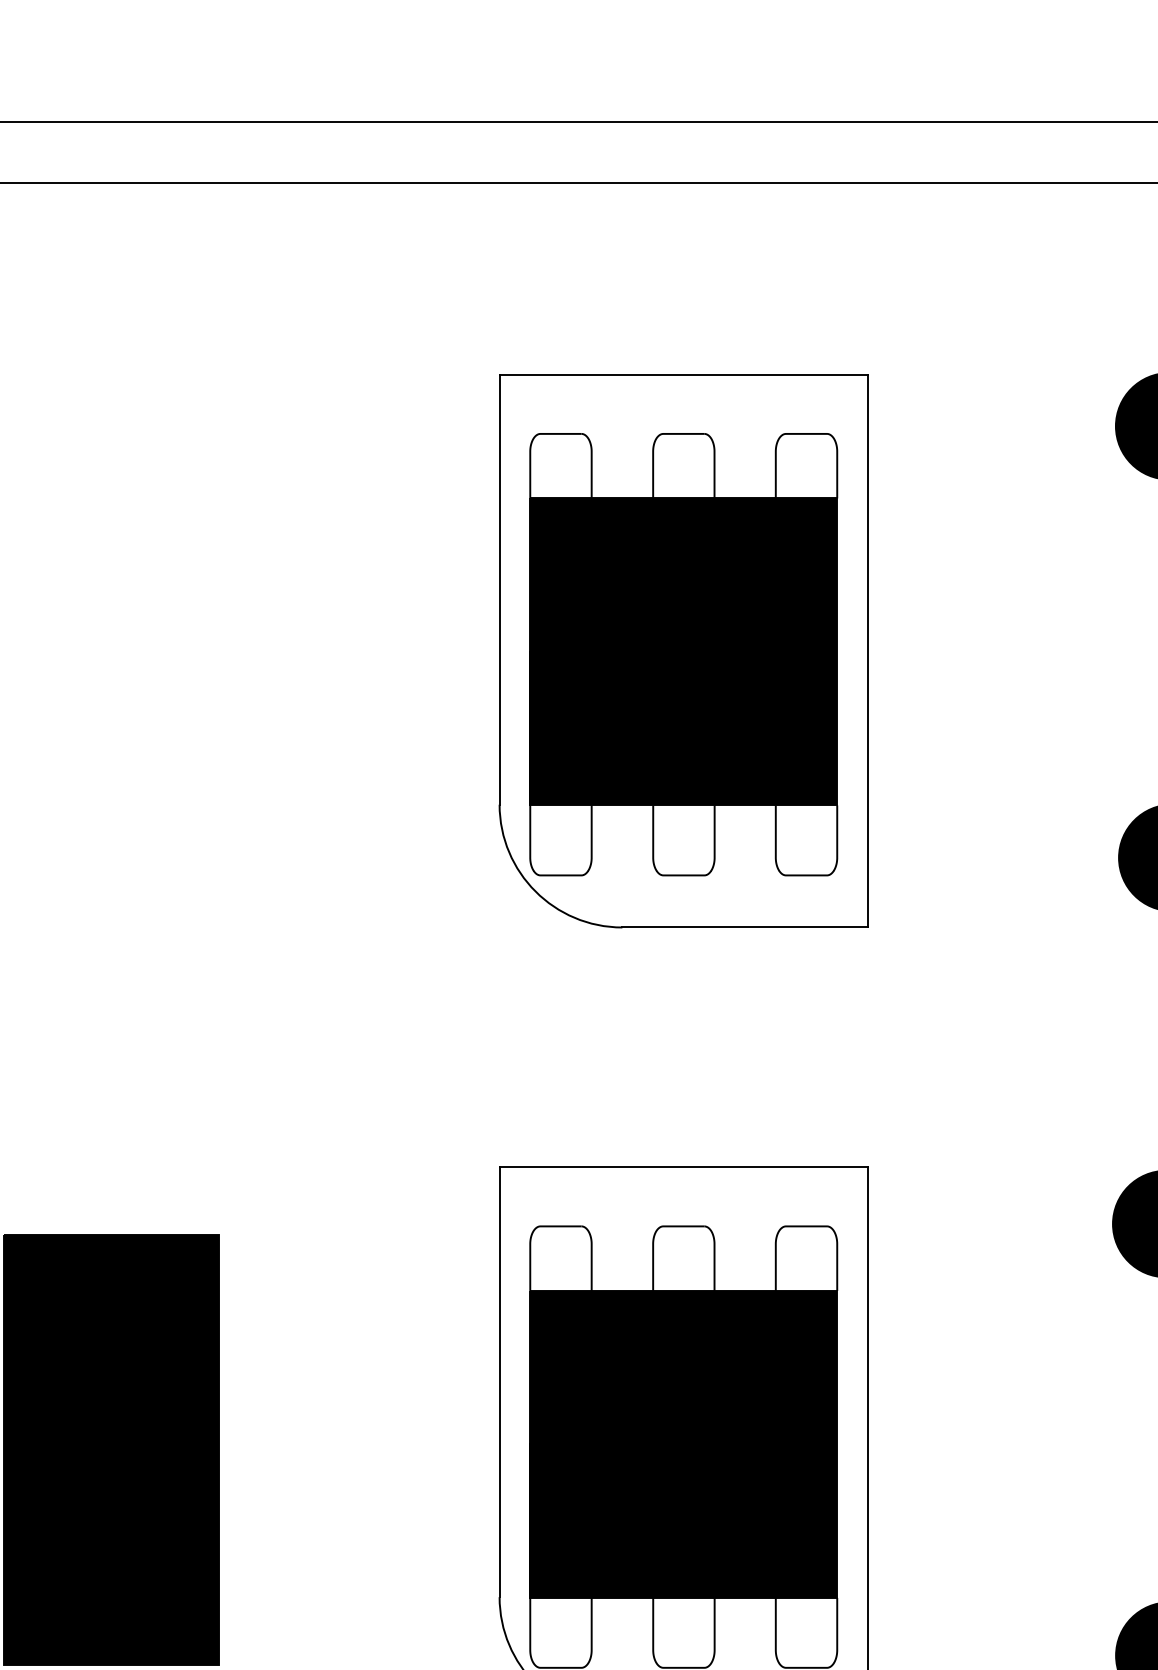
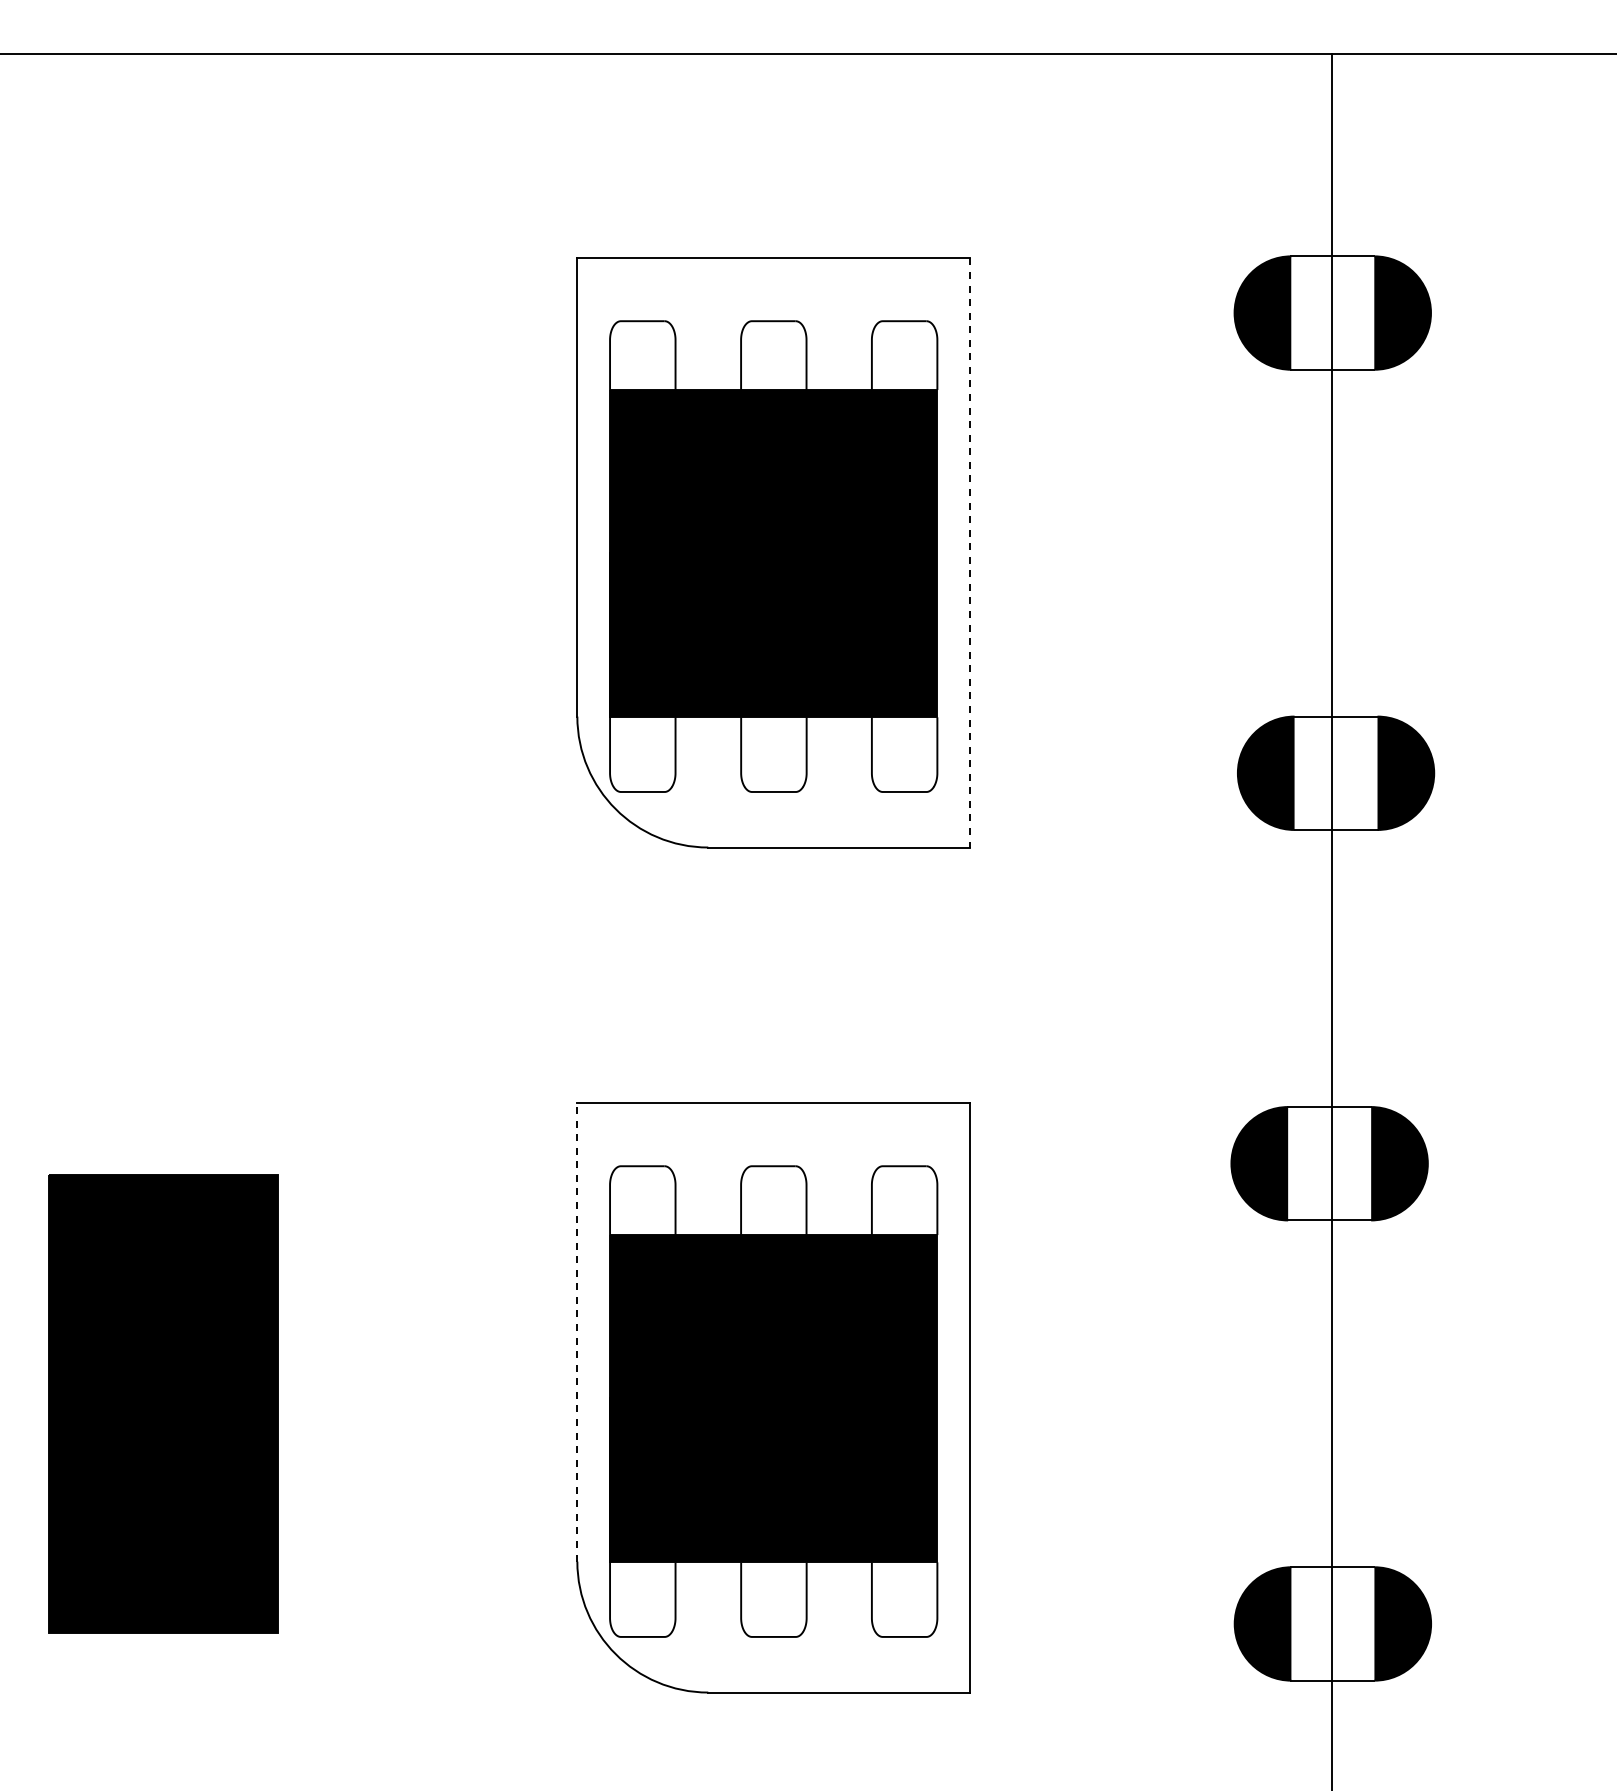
line: (868, 650) -> (970, 552), solid -> dashed
line: (499, 1382) -> (577, 1332), solid -> dashed

